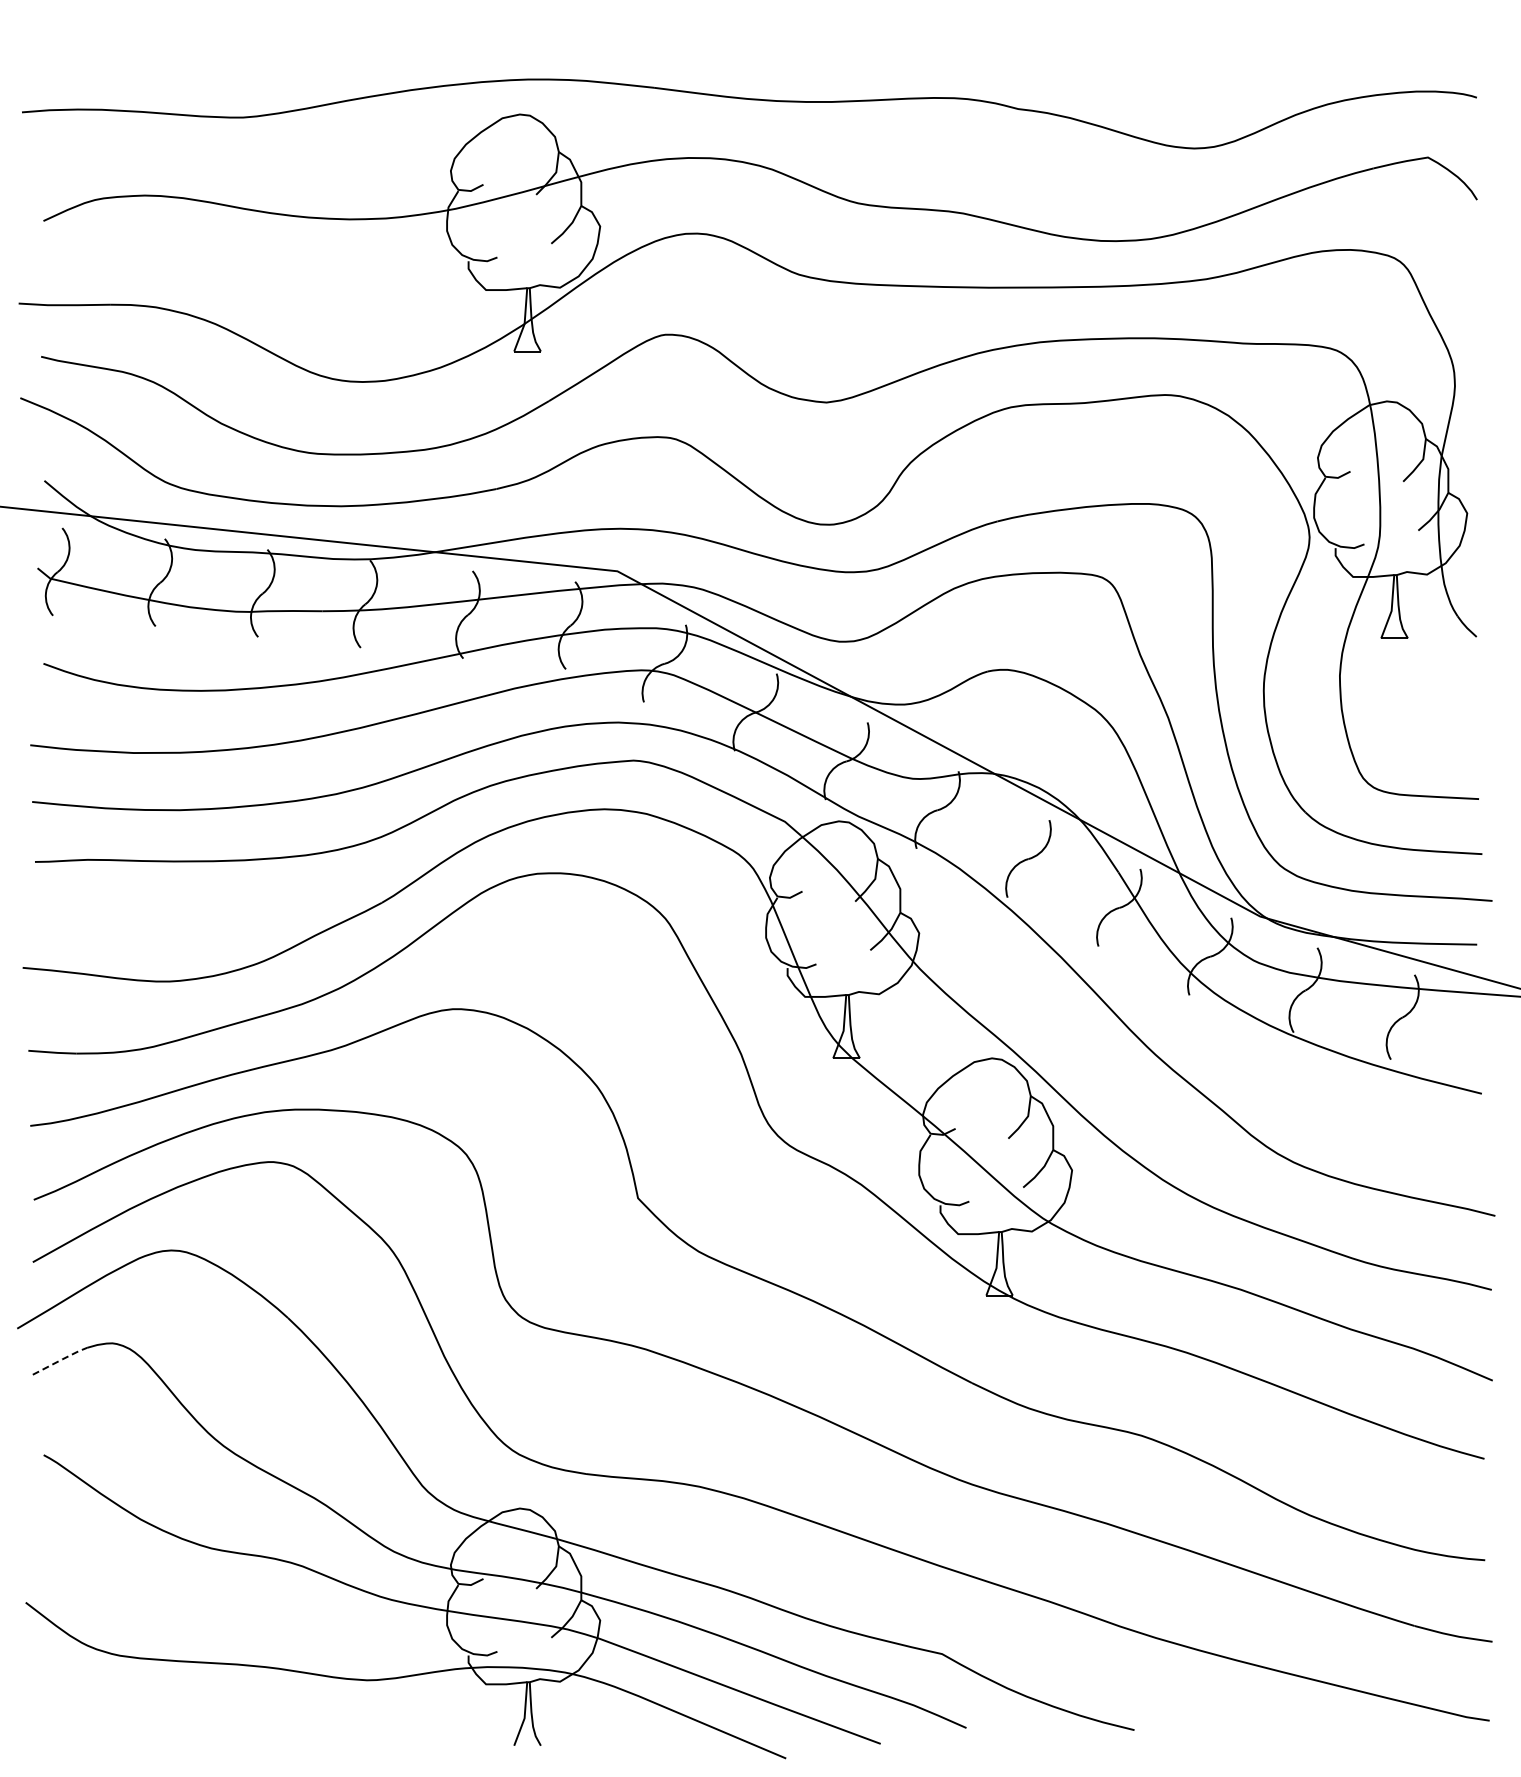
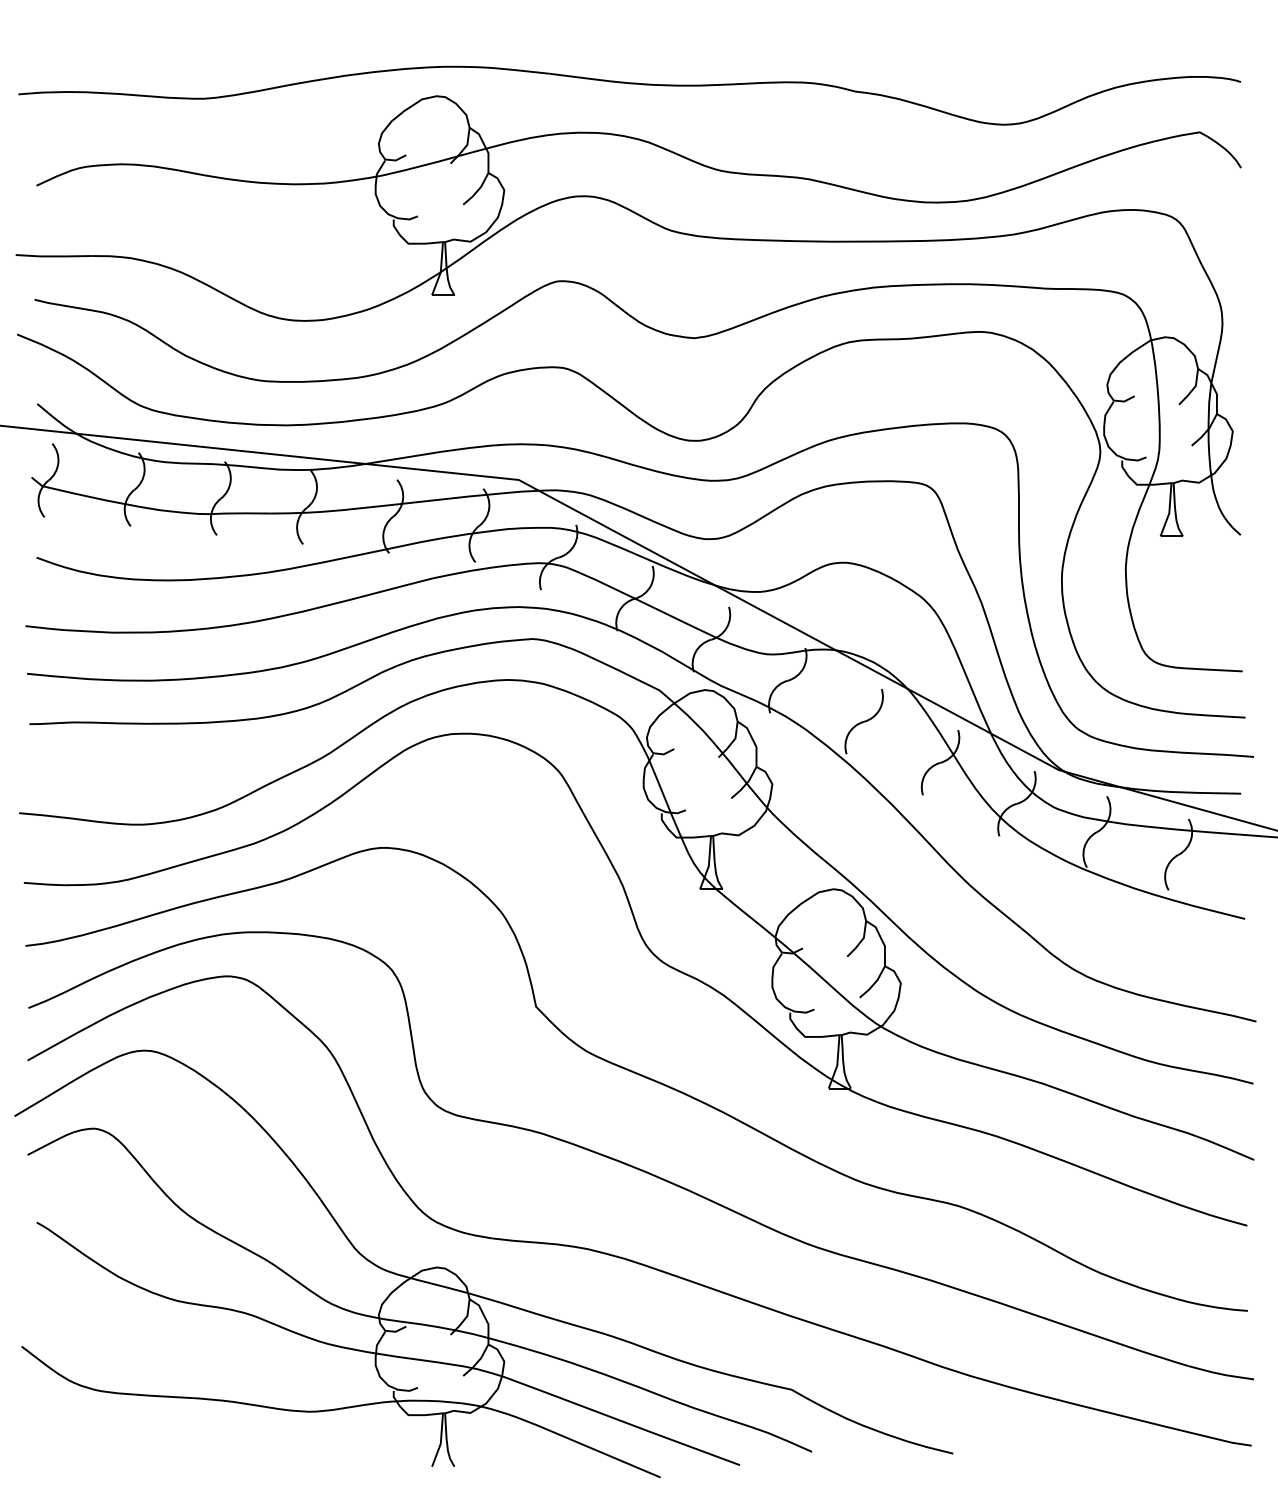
line: (60, 1360) -> (50, 1143), dashed -> solid

